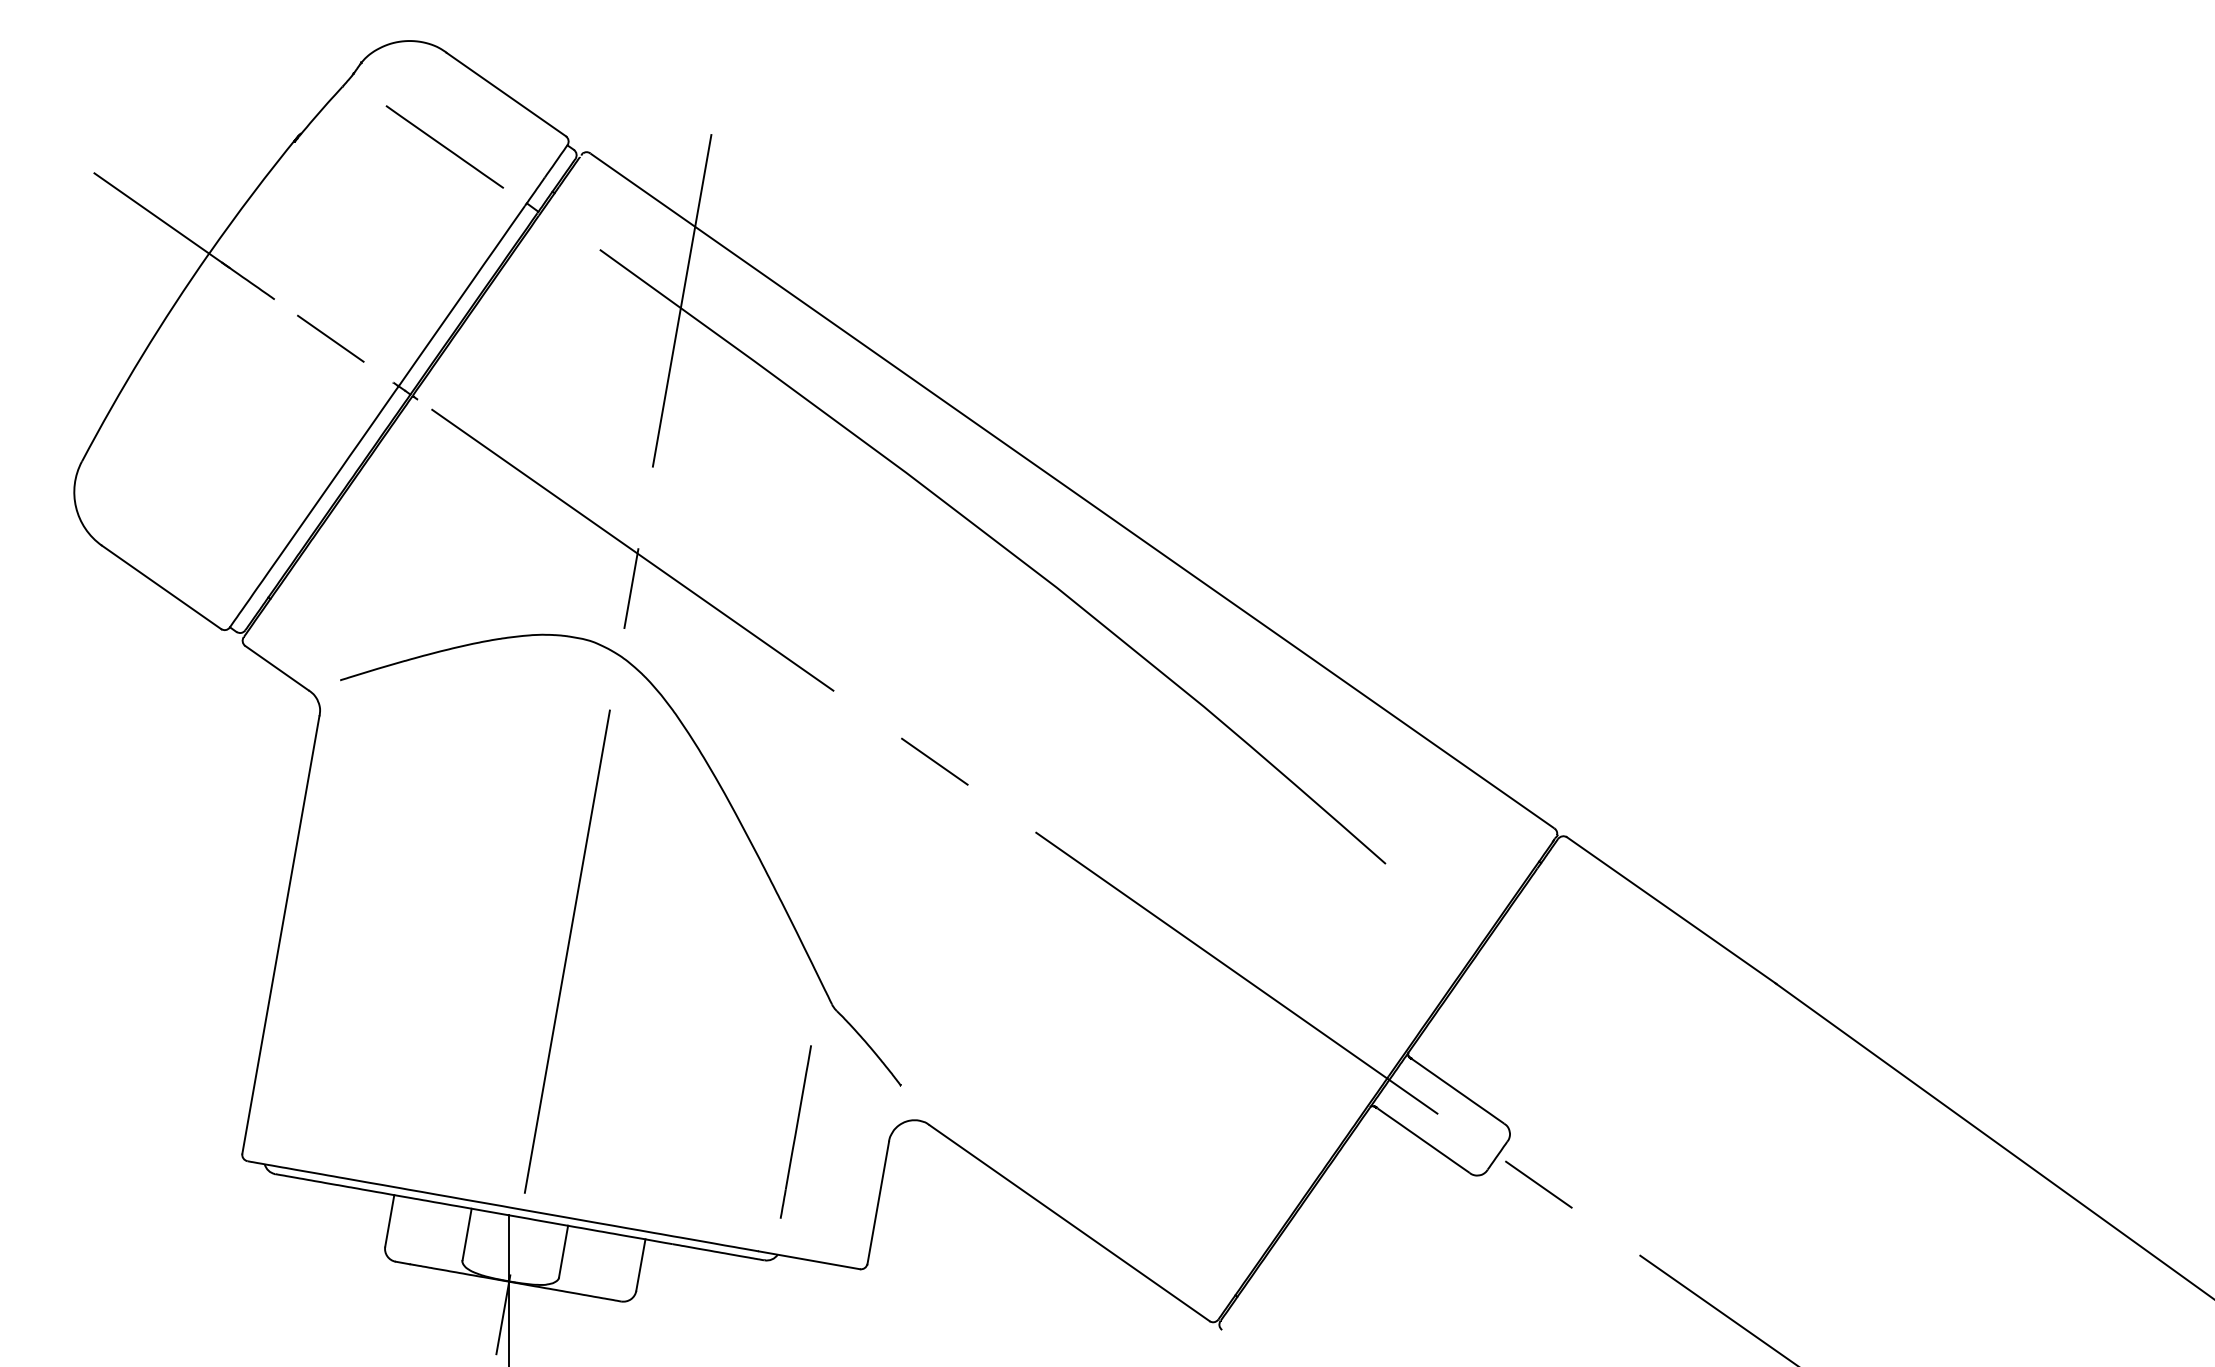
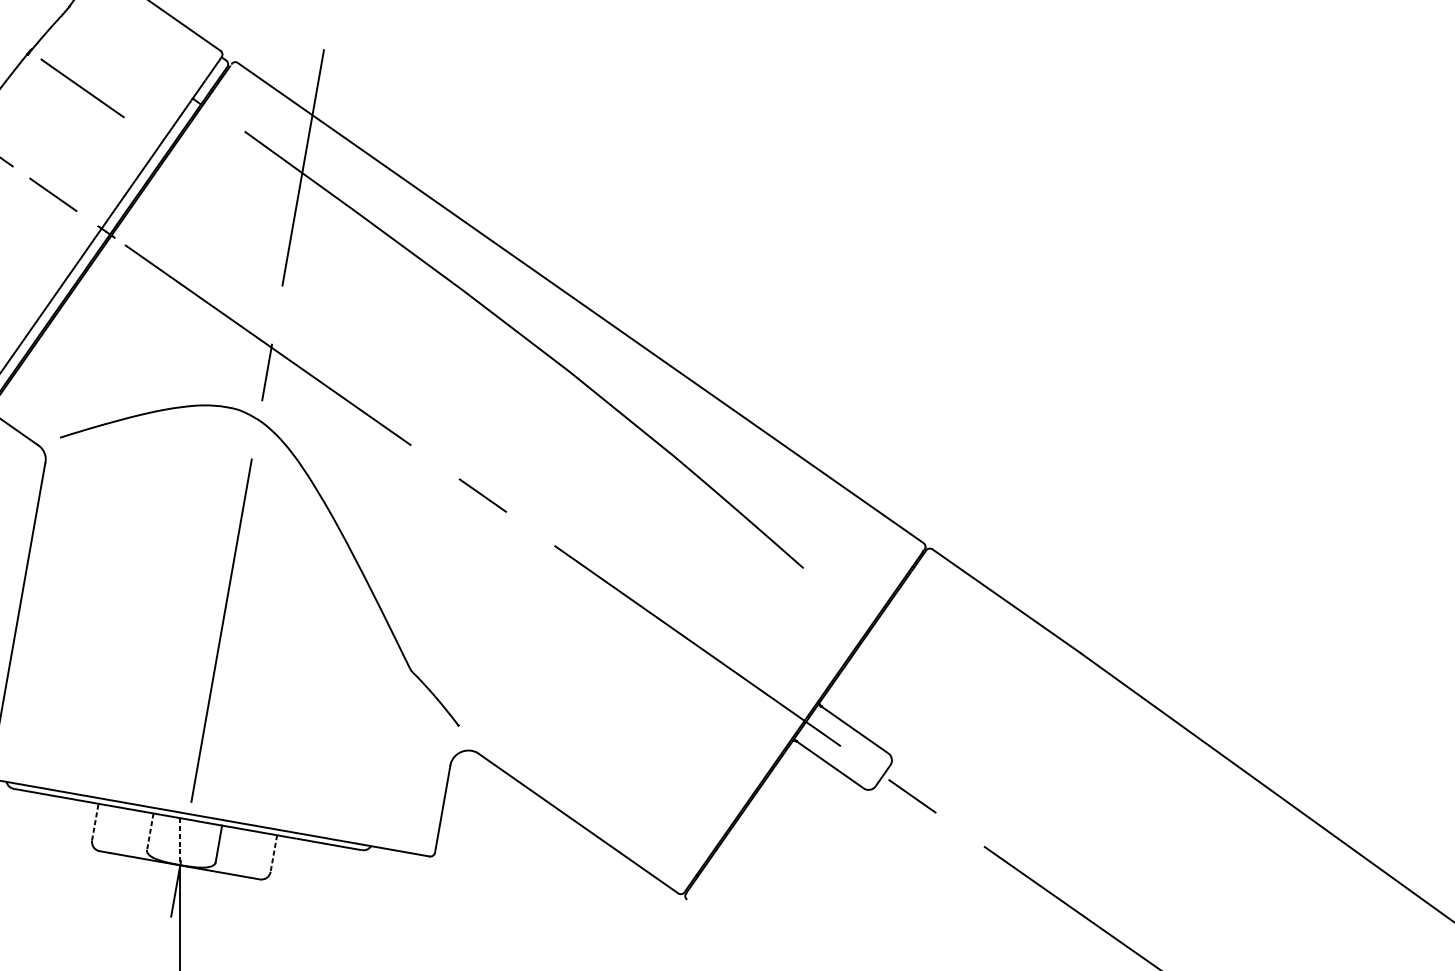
line: (444, 146) -> (82, 87), moved
line: (795, 1131) -> (383, 758), removed
line: (389, 1220) -> (95, 821), solid -> dashed
line: (467, 1235) -> (150, 832), solid -> dashed
line: (509, 1248) -> (180, 841), solid -> dashed
line: (640, 1265) -> (273, 853), solid -> dashed

